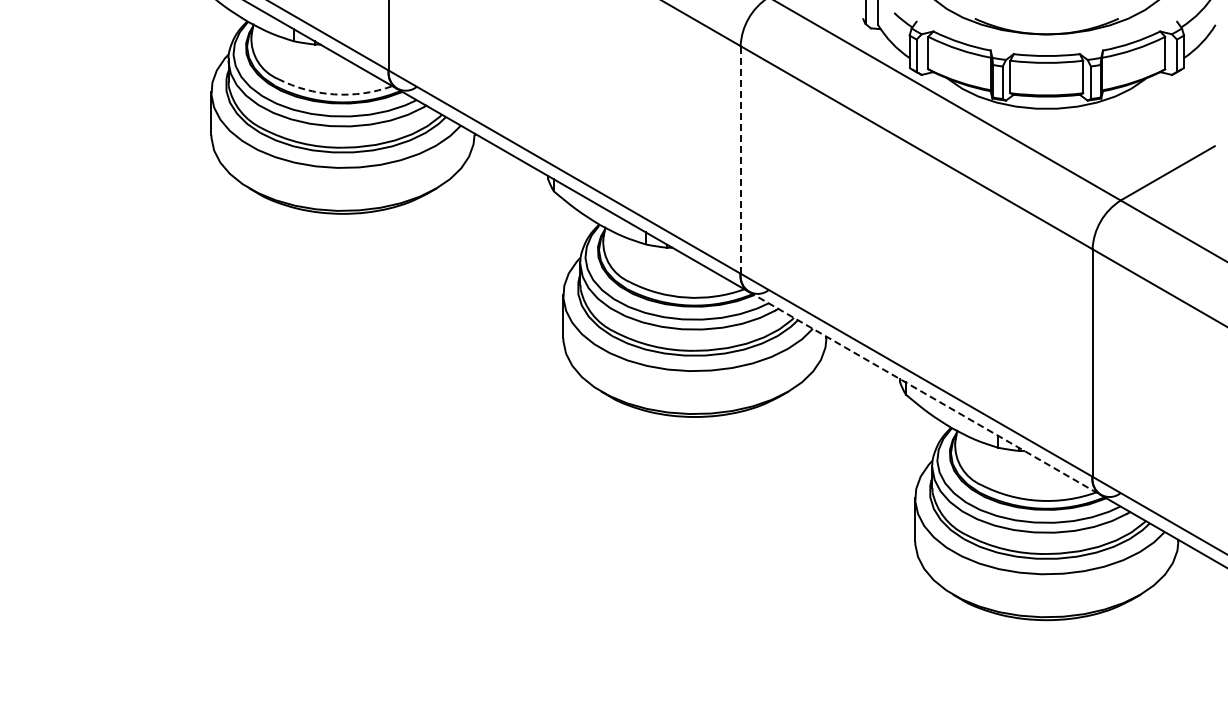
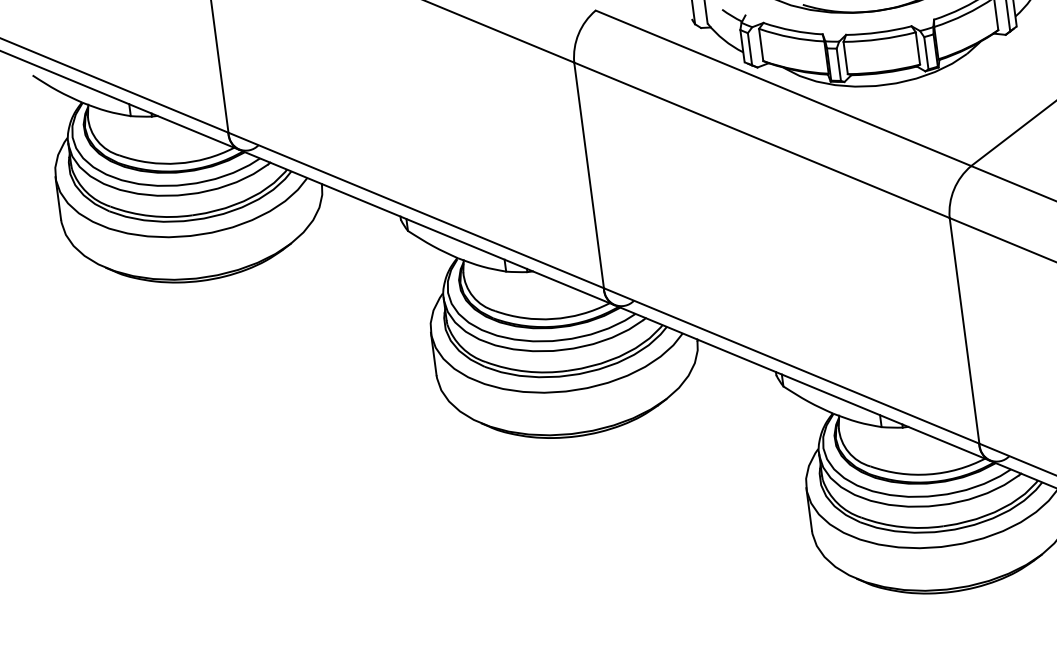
arc: (334, 94) -> (177, 163), dashed -> solid
line: (740, 159) -> (588, 175), dashed -> solid
line: (925, 393) -> (802, 382), dashed -> solid

